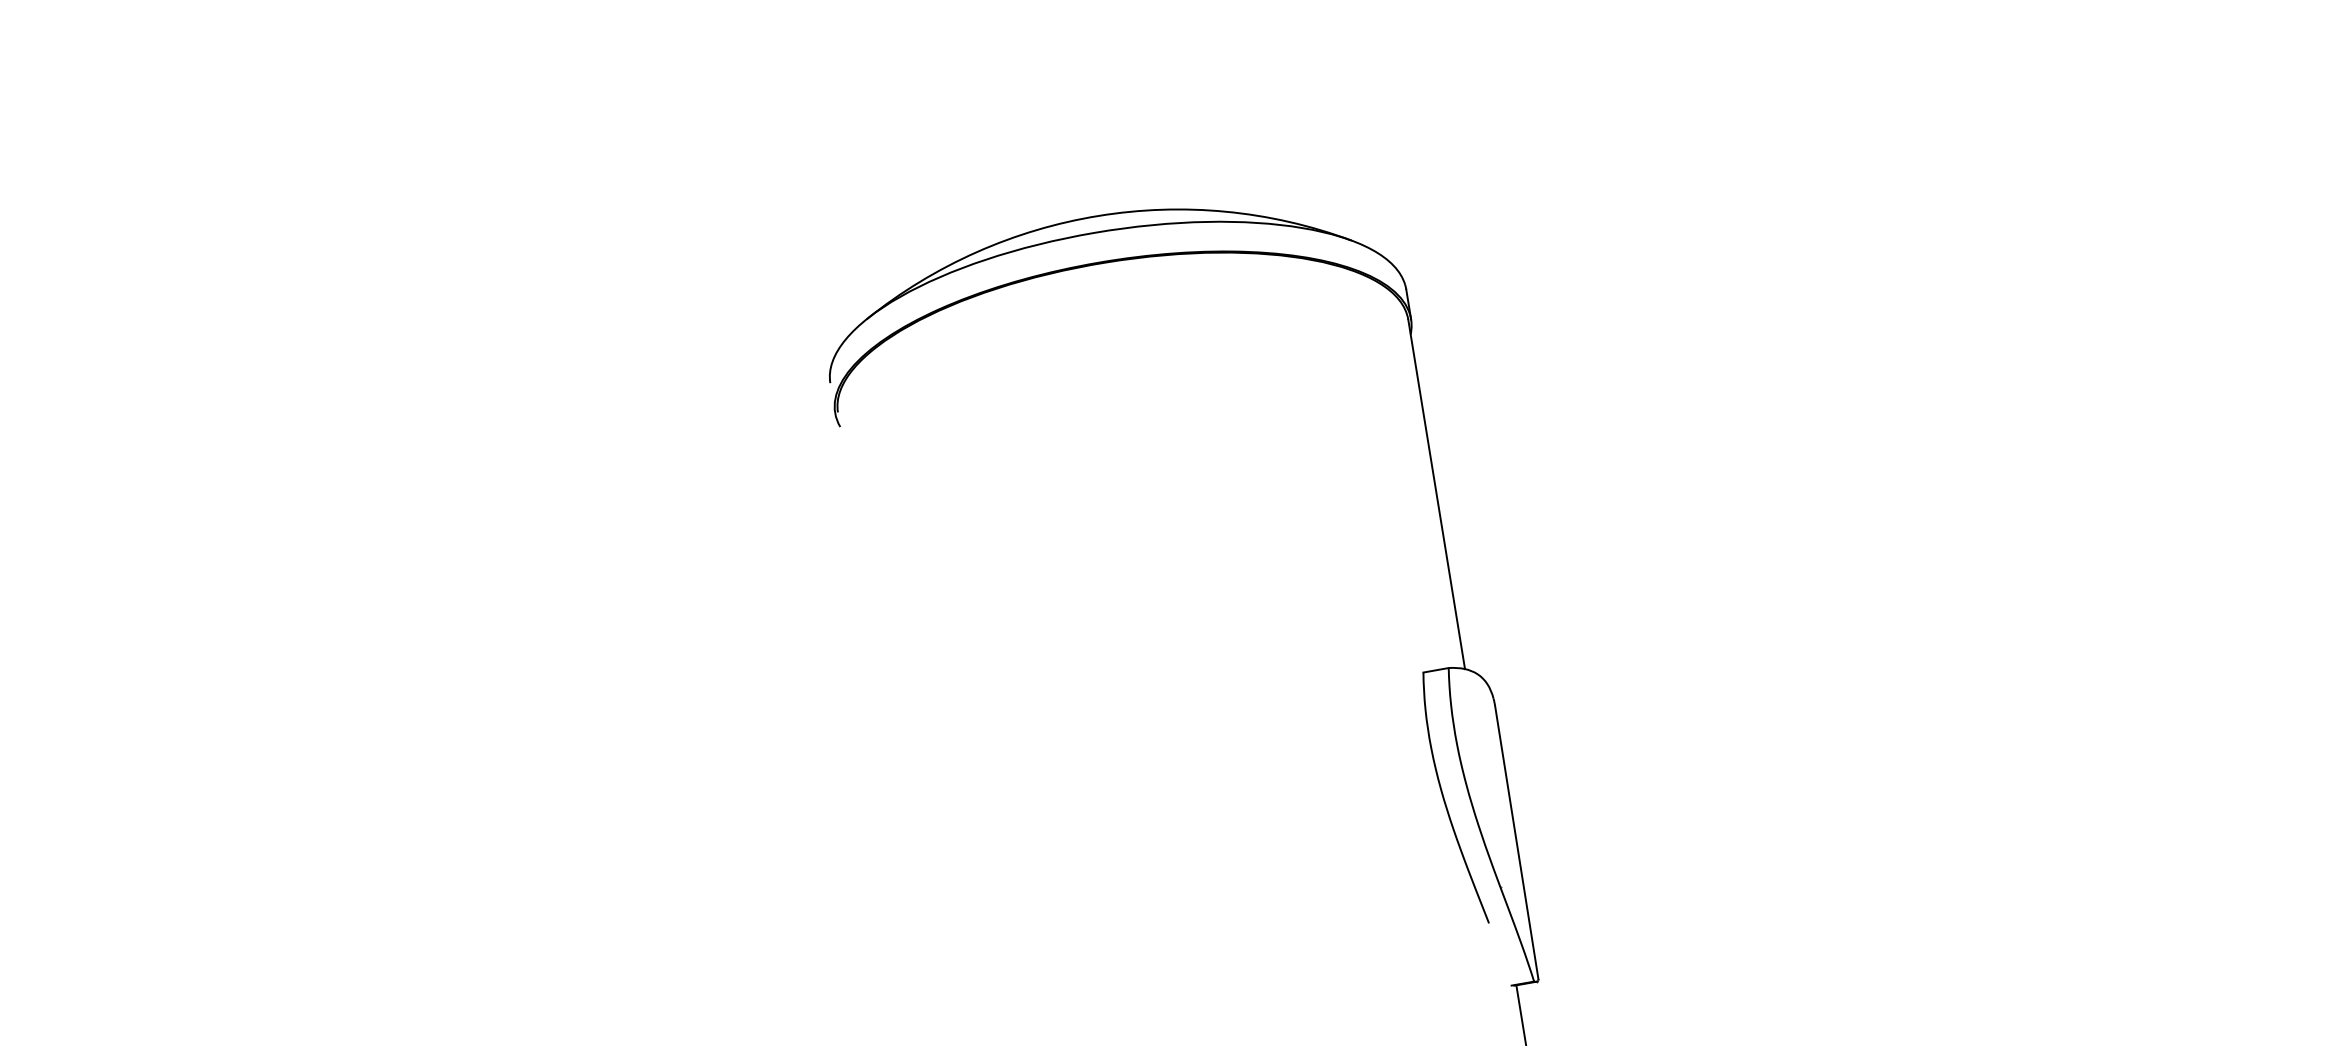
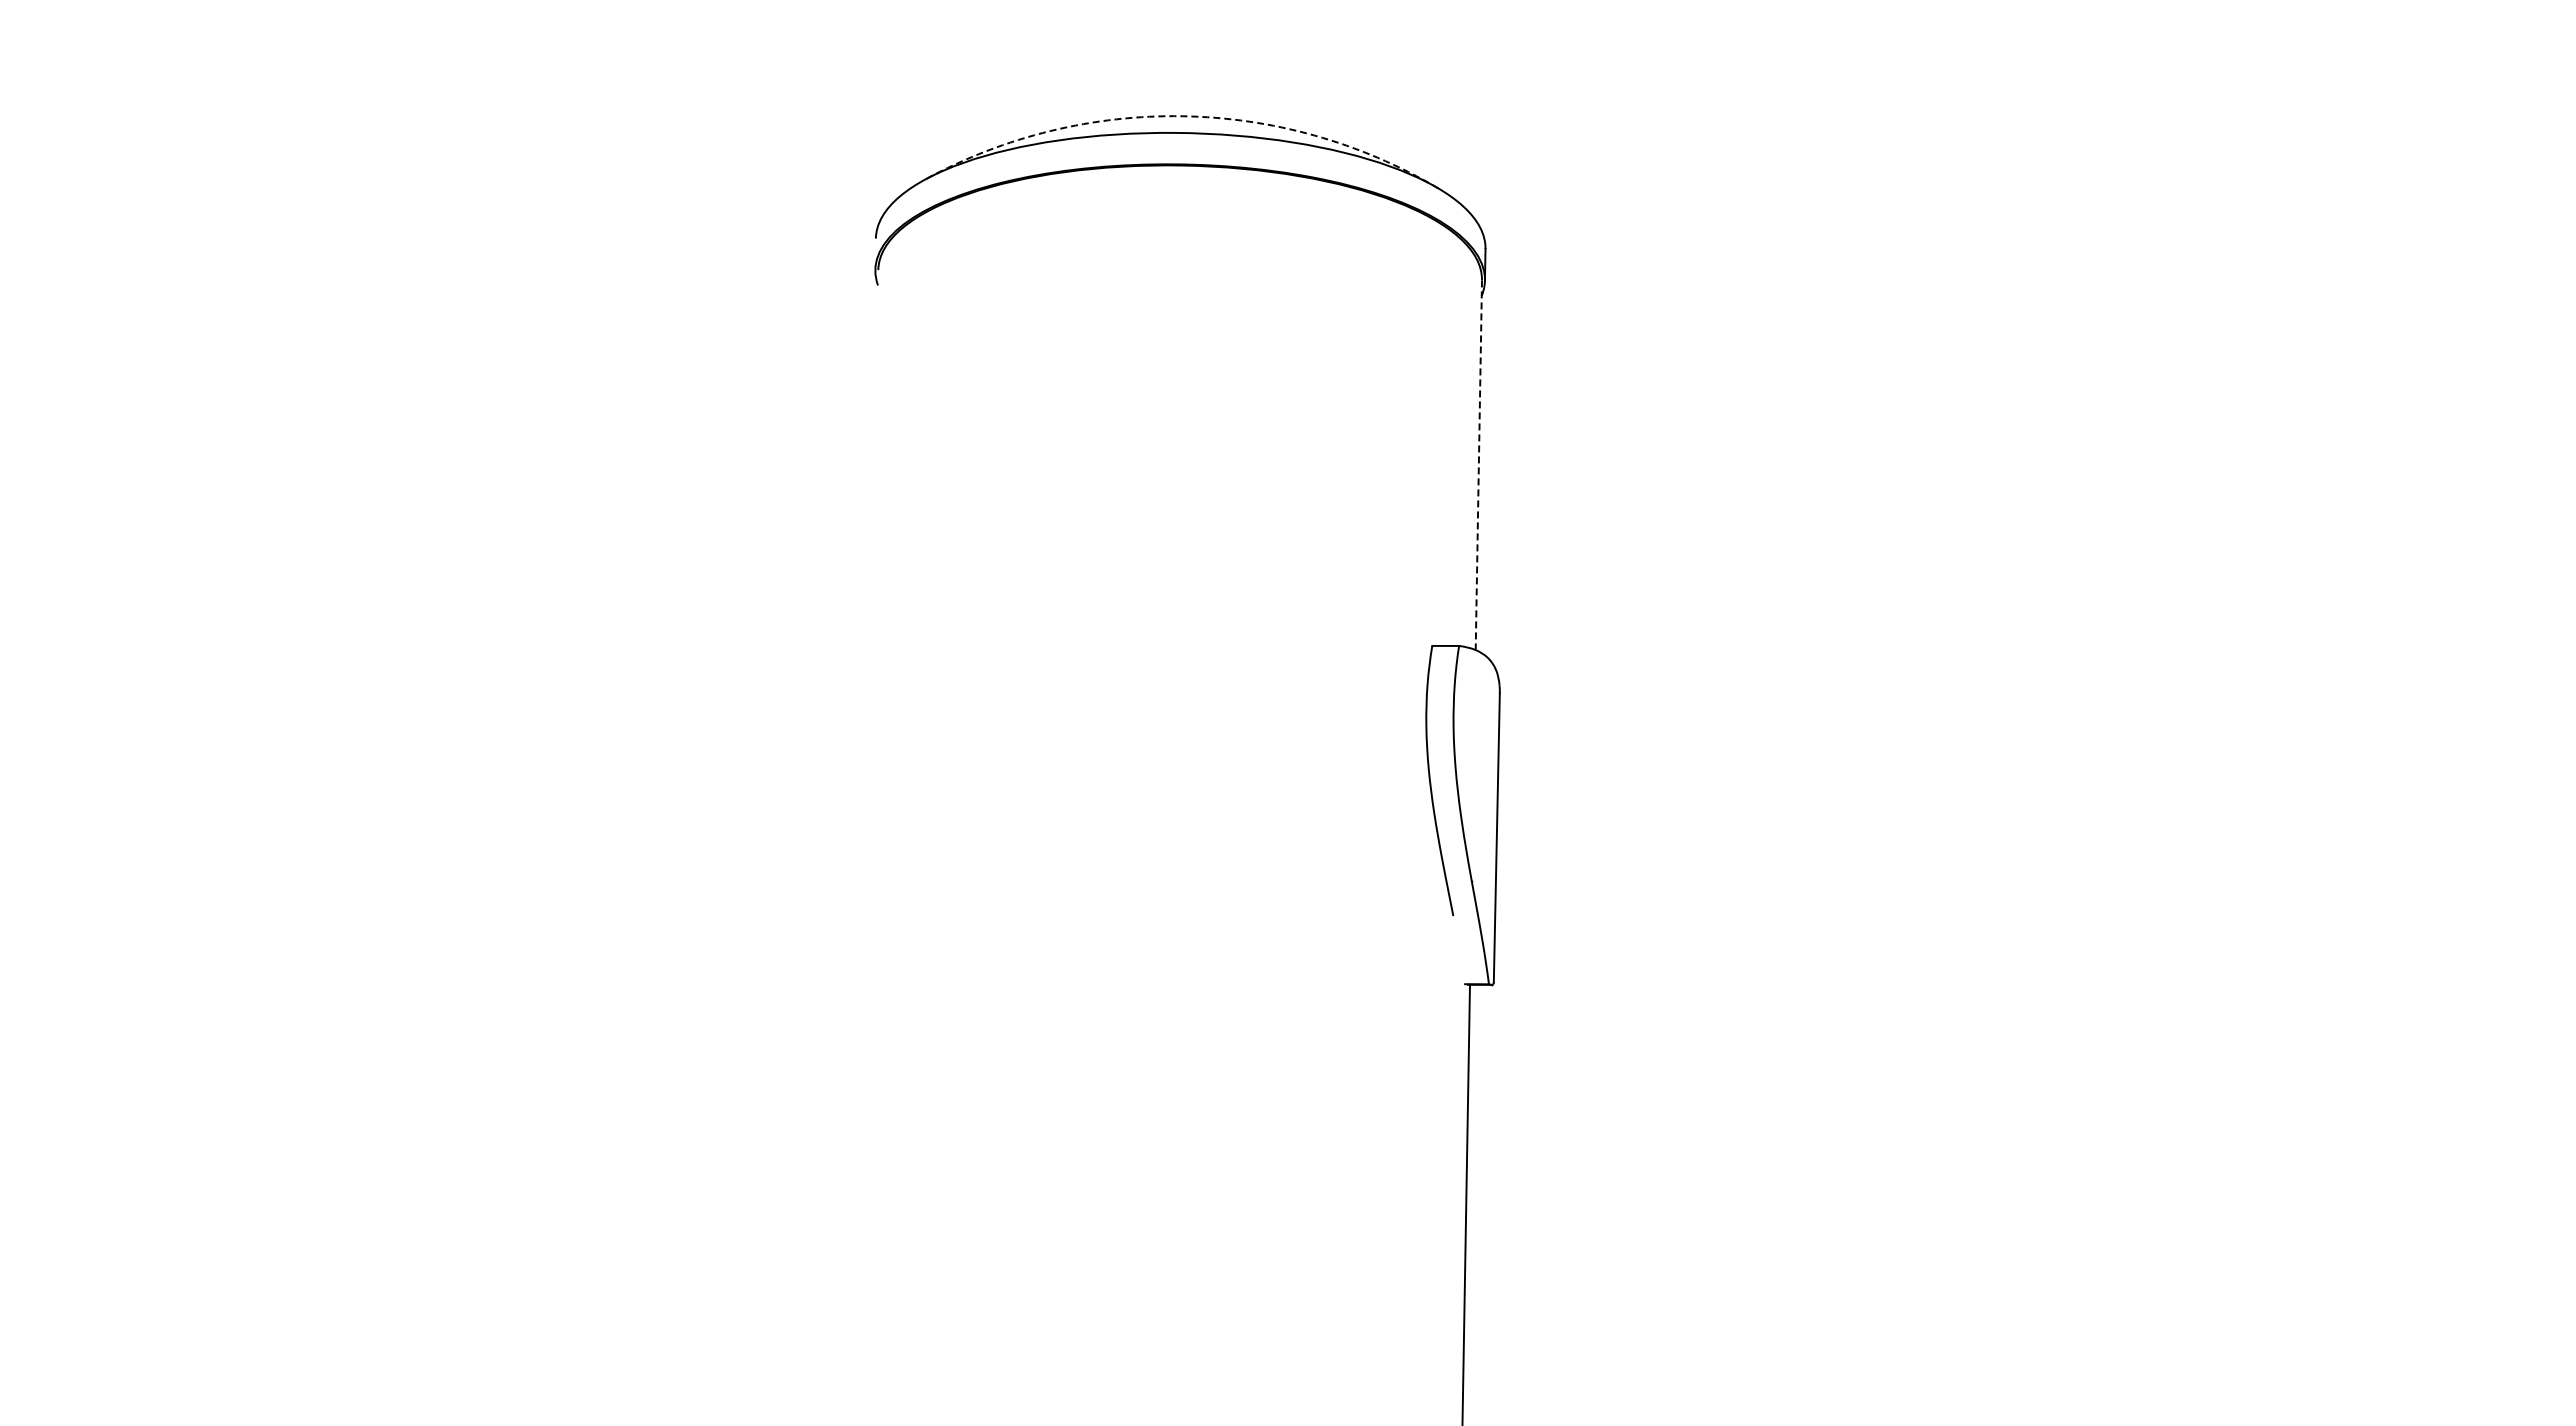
arc: (1098, 216) -> (1182, 116), solid -> dashed
line: (1436, 494) -> (1478, 465), solid -> dashed

